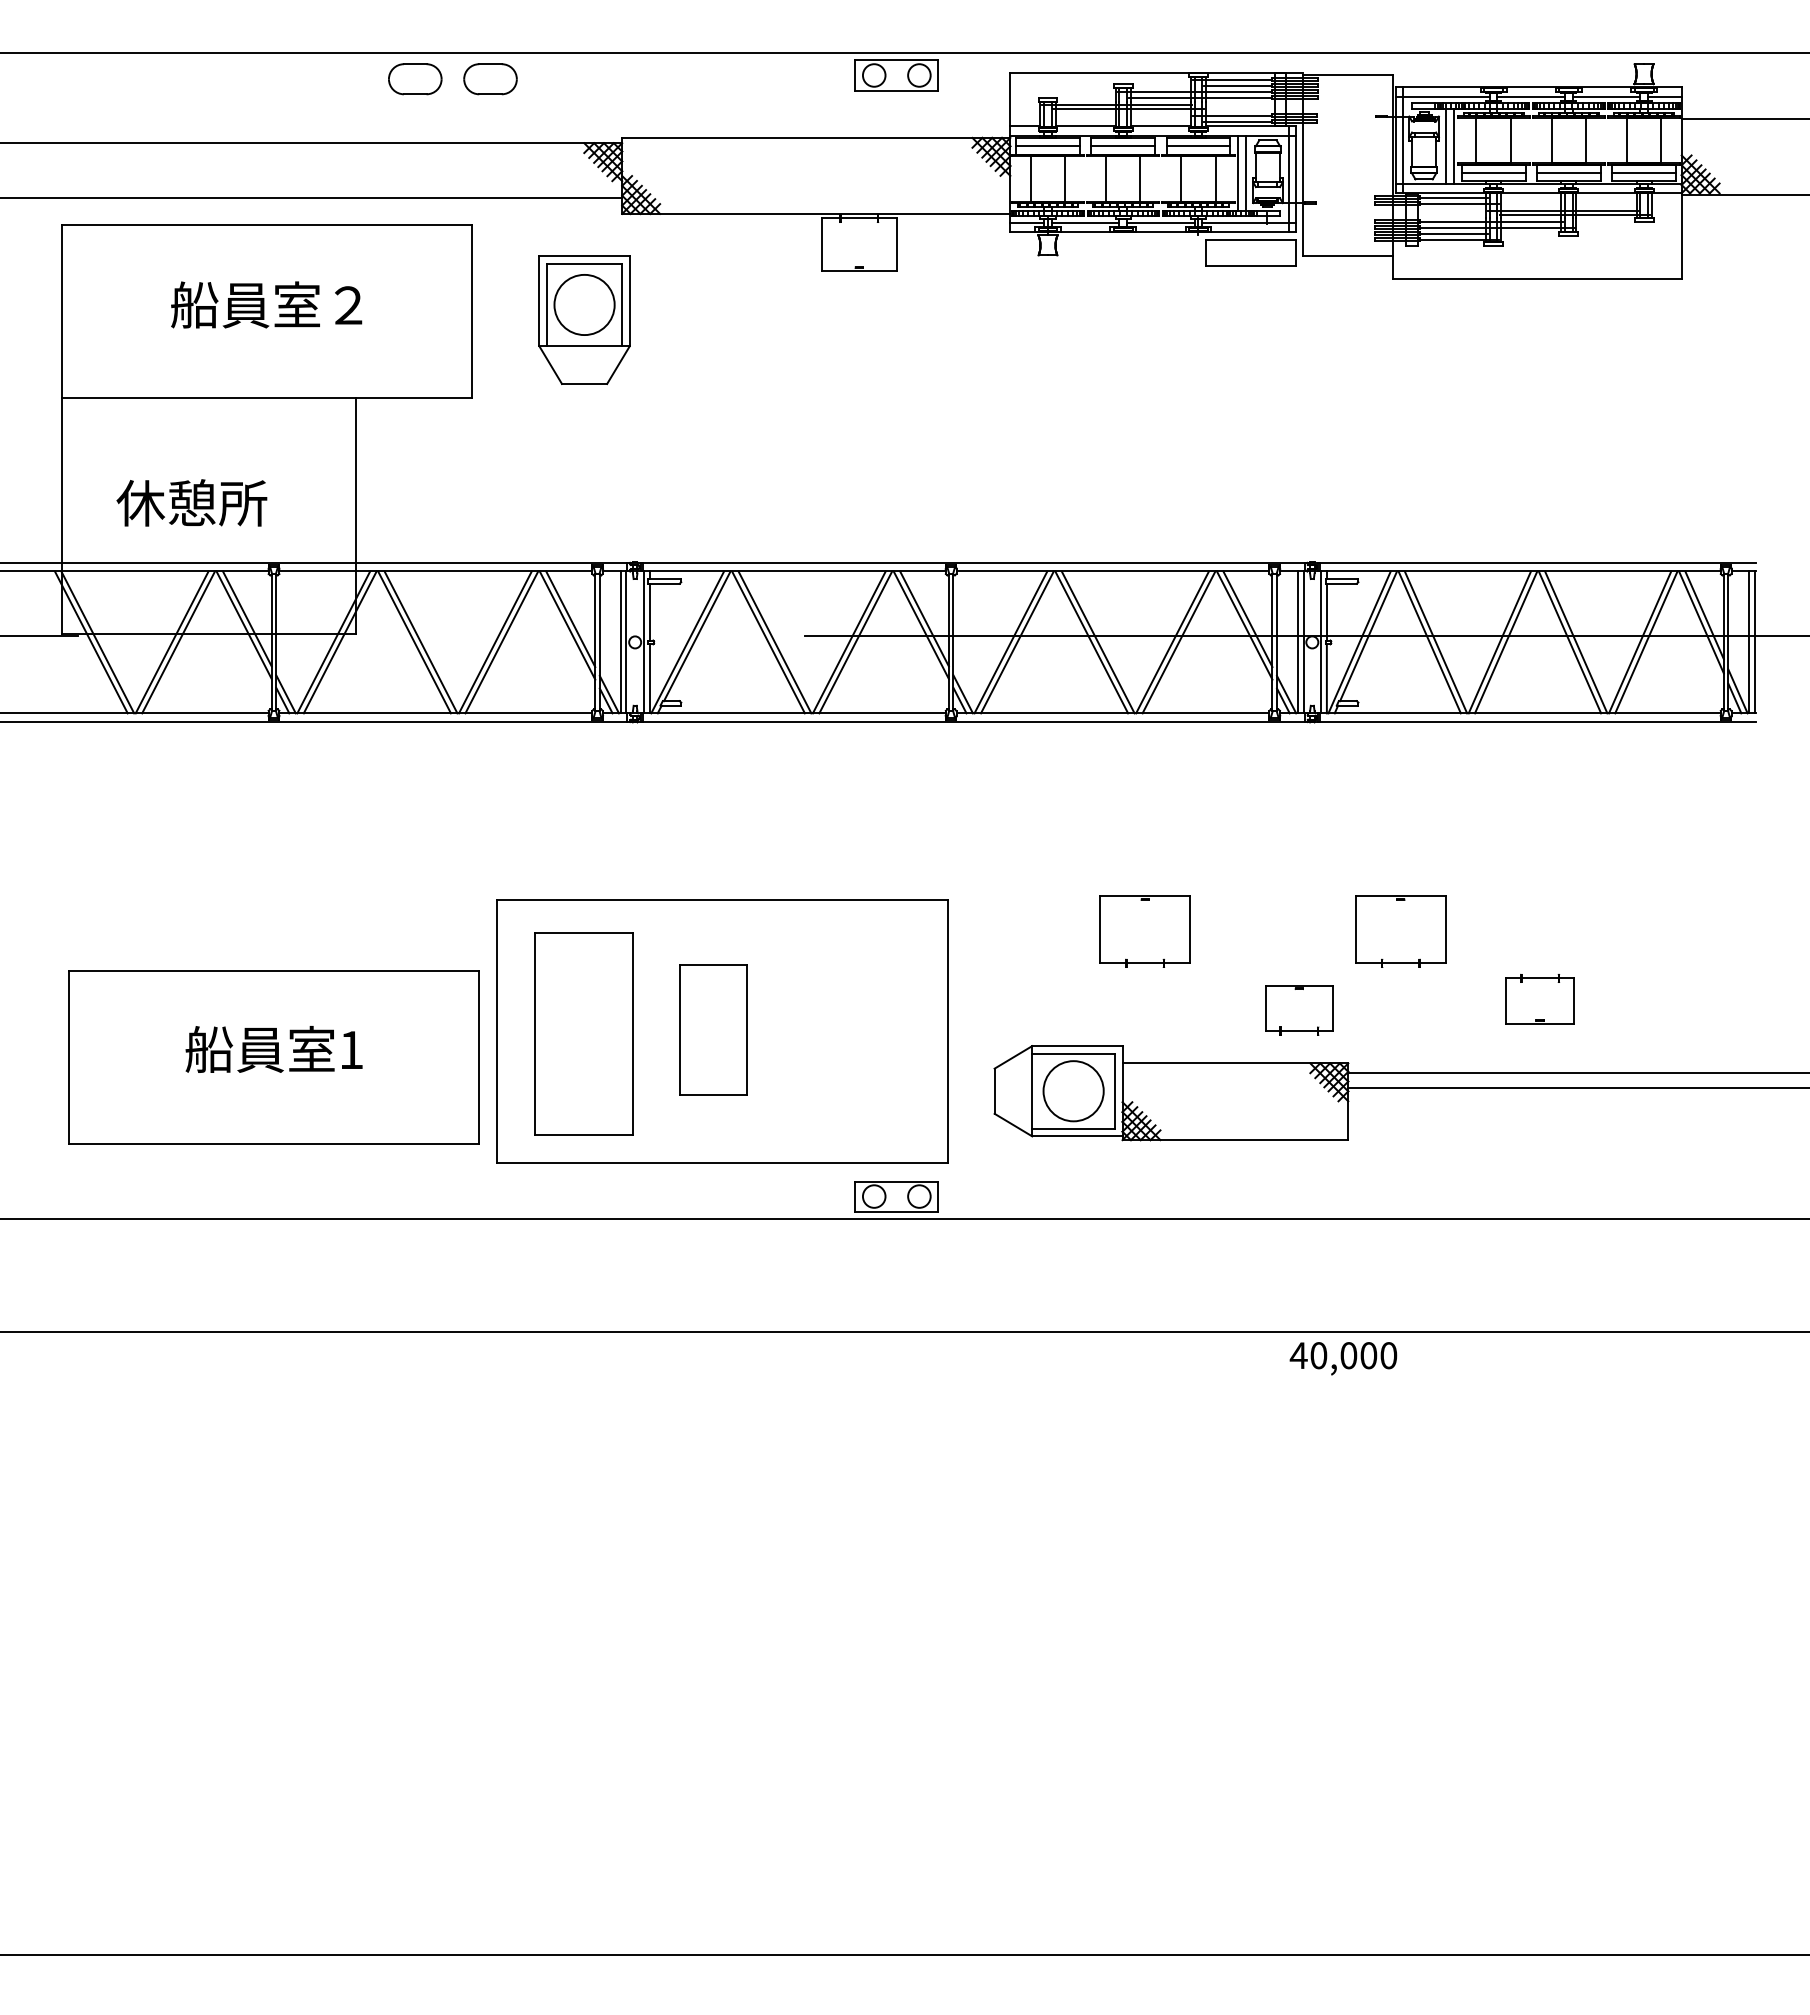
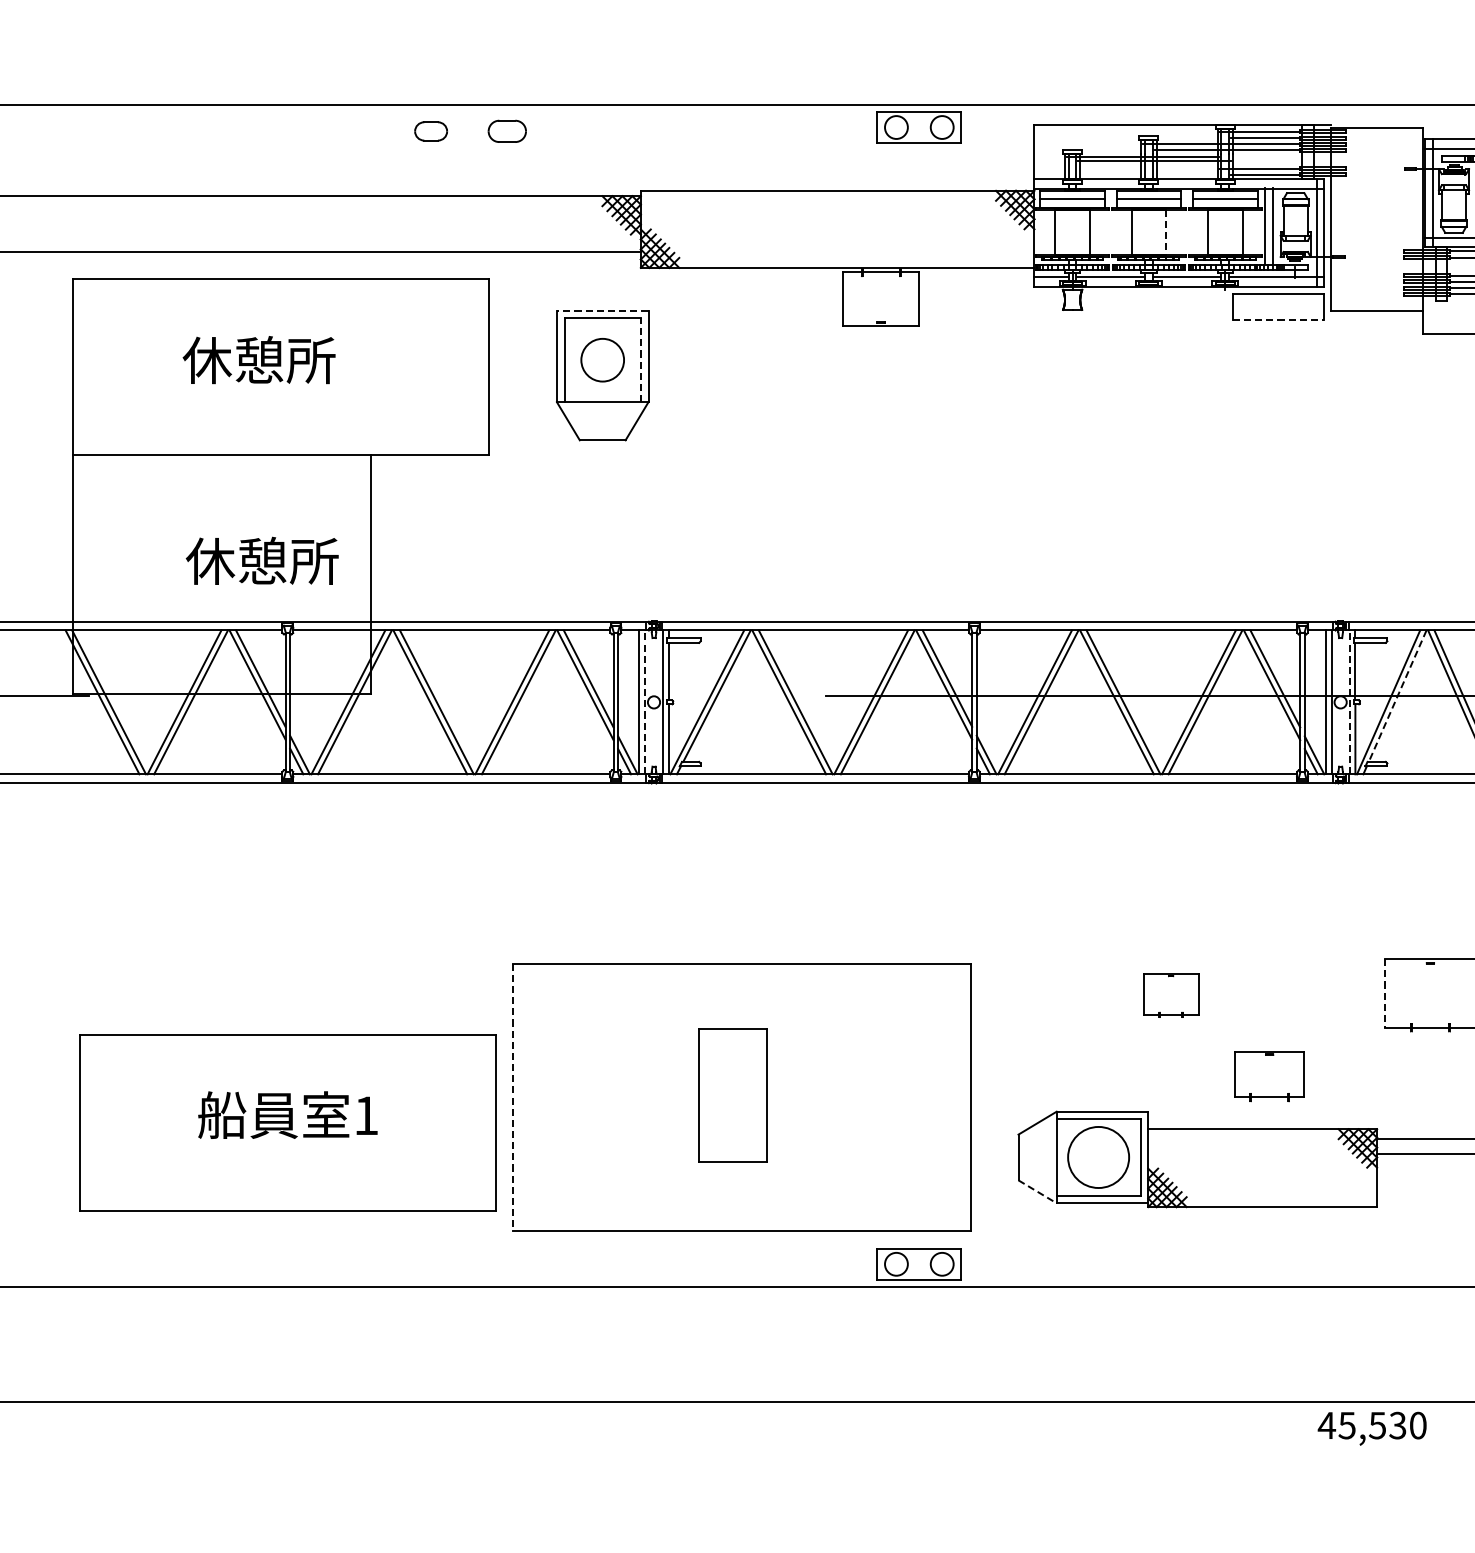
part: (415, 79) -> (431, 131), size x0.6
part: (490, 79) -> (507, 131), size x0.7
line: (1140, 178) -> (1166, 231), solid -> dashed
line: (584, 256) -> (602, 311), solid -> dashed
line: (1251, 265) -> (1278, 320), solid -> dashed
text: (266, 304) -> (280, 359), 船員室２ -> 休憩所
circle: (584, 304) -> (602, 359), size x0.7
line: (622, 304) -> (641, 359), solid -> dashed
text: (191, 502) -> (261, 560), moved
line: (1368, 636) -> (1397, 696), solid -> dashed
line: (626, 642) -> (645, 702), solid -> dashed
line: (1321, 642) -> (1349, 702), solid -> dashed
line: (1355, 929) -> (1384, 993), solid -> dashed
part: (1144, 931) -> (1170, 995), size x0.6
part: (1299, 1010) -> (1269, 1076), moved
line: (496, 1031) -> (513, 1096), solid -> dashed
part: (583, 1033) -> (601, 1098), removed
line: (1013, 1125) -> (1037, 1192), solid -> dashed
text: (1343, 1355) -> (1372, 1425), 40,000 -> 45,530

